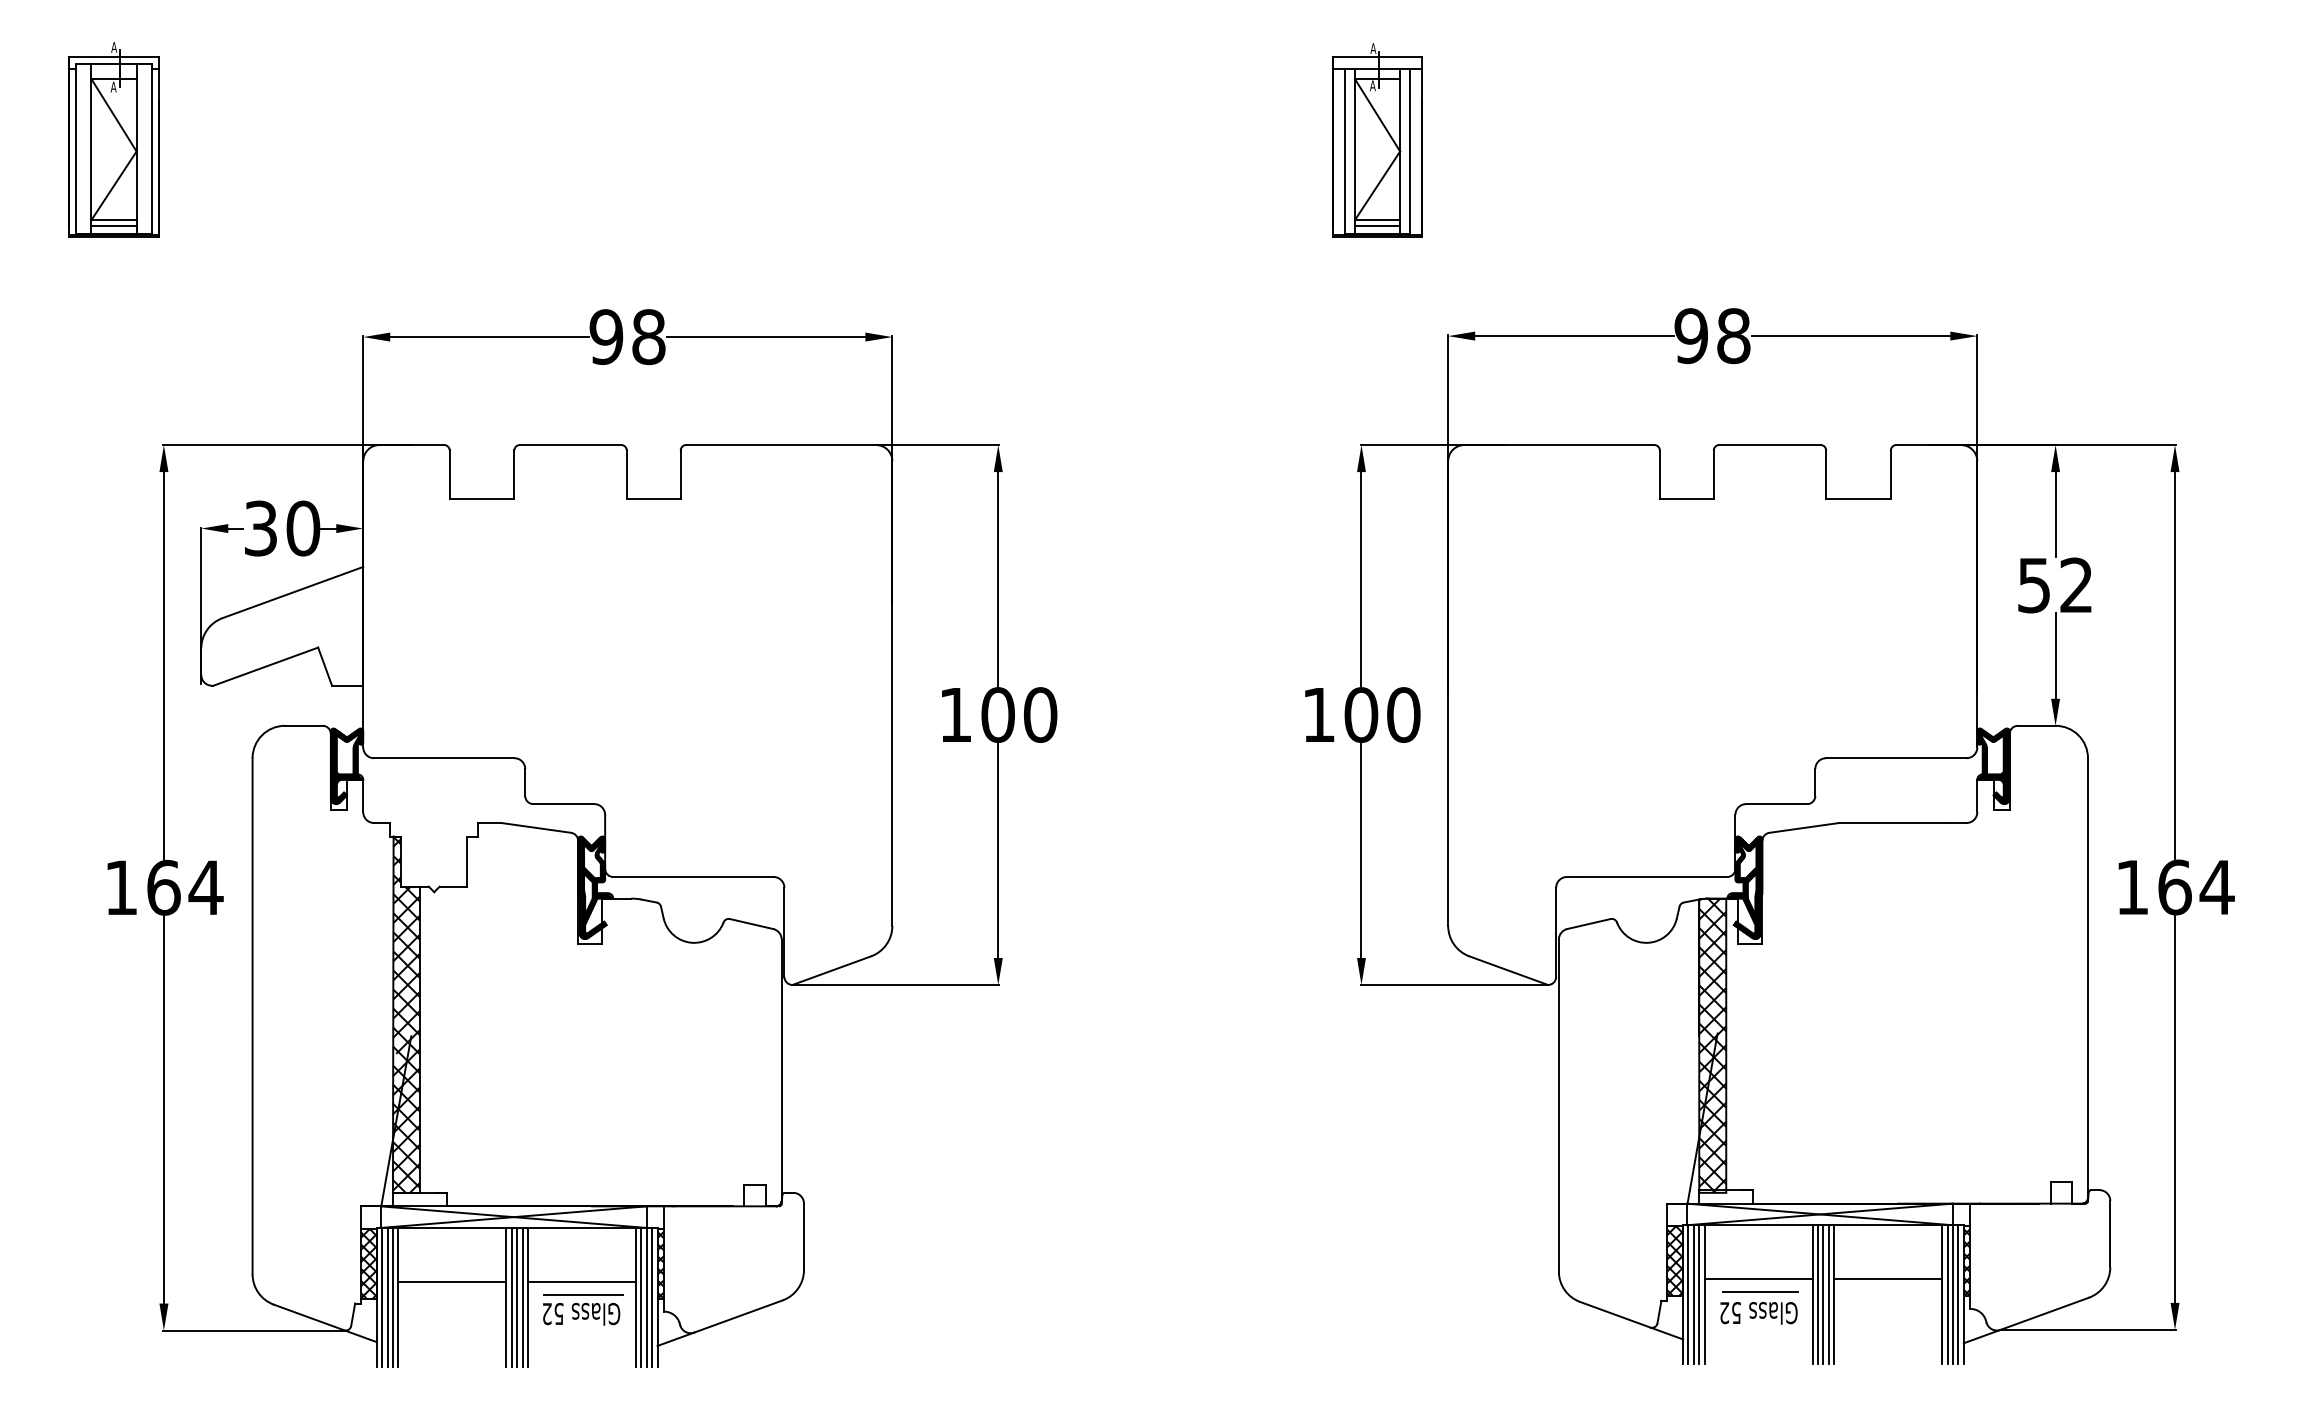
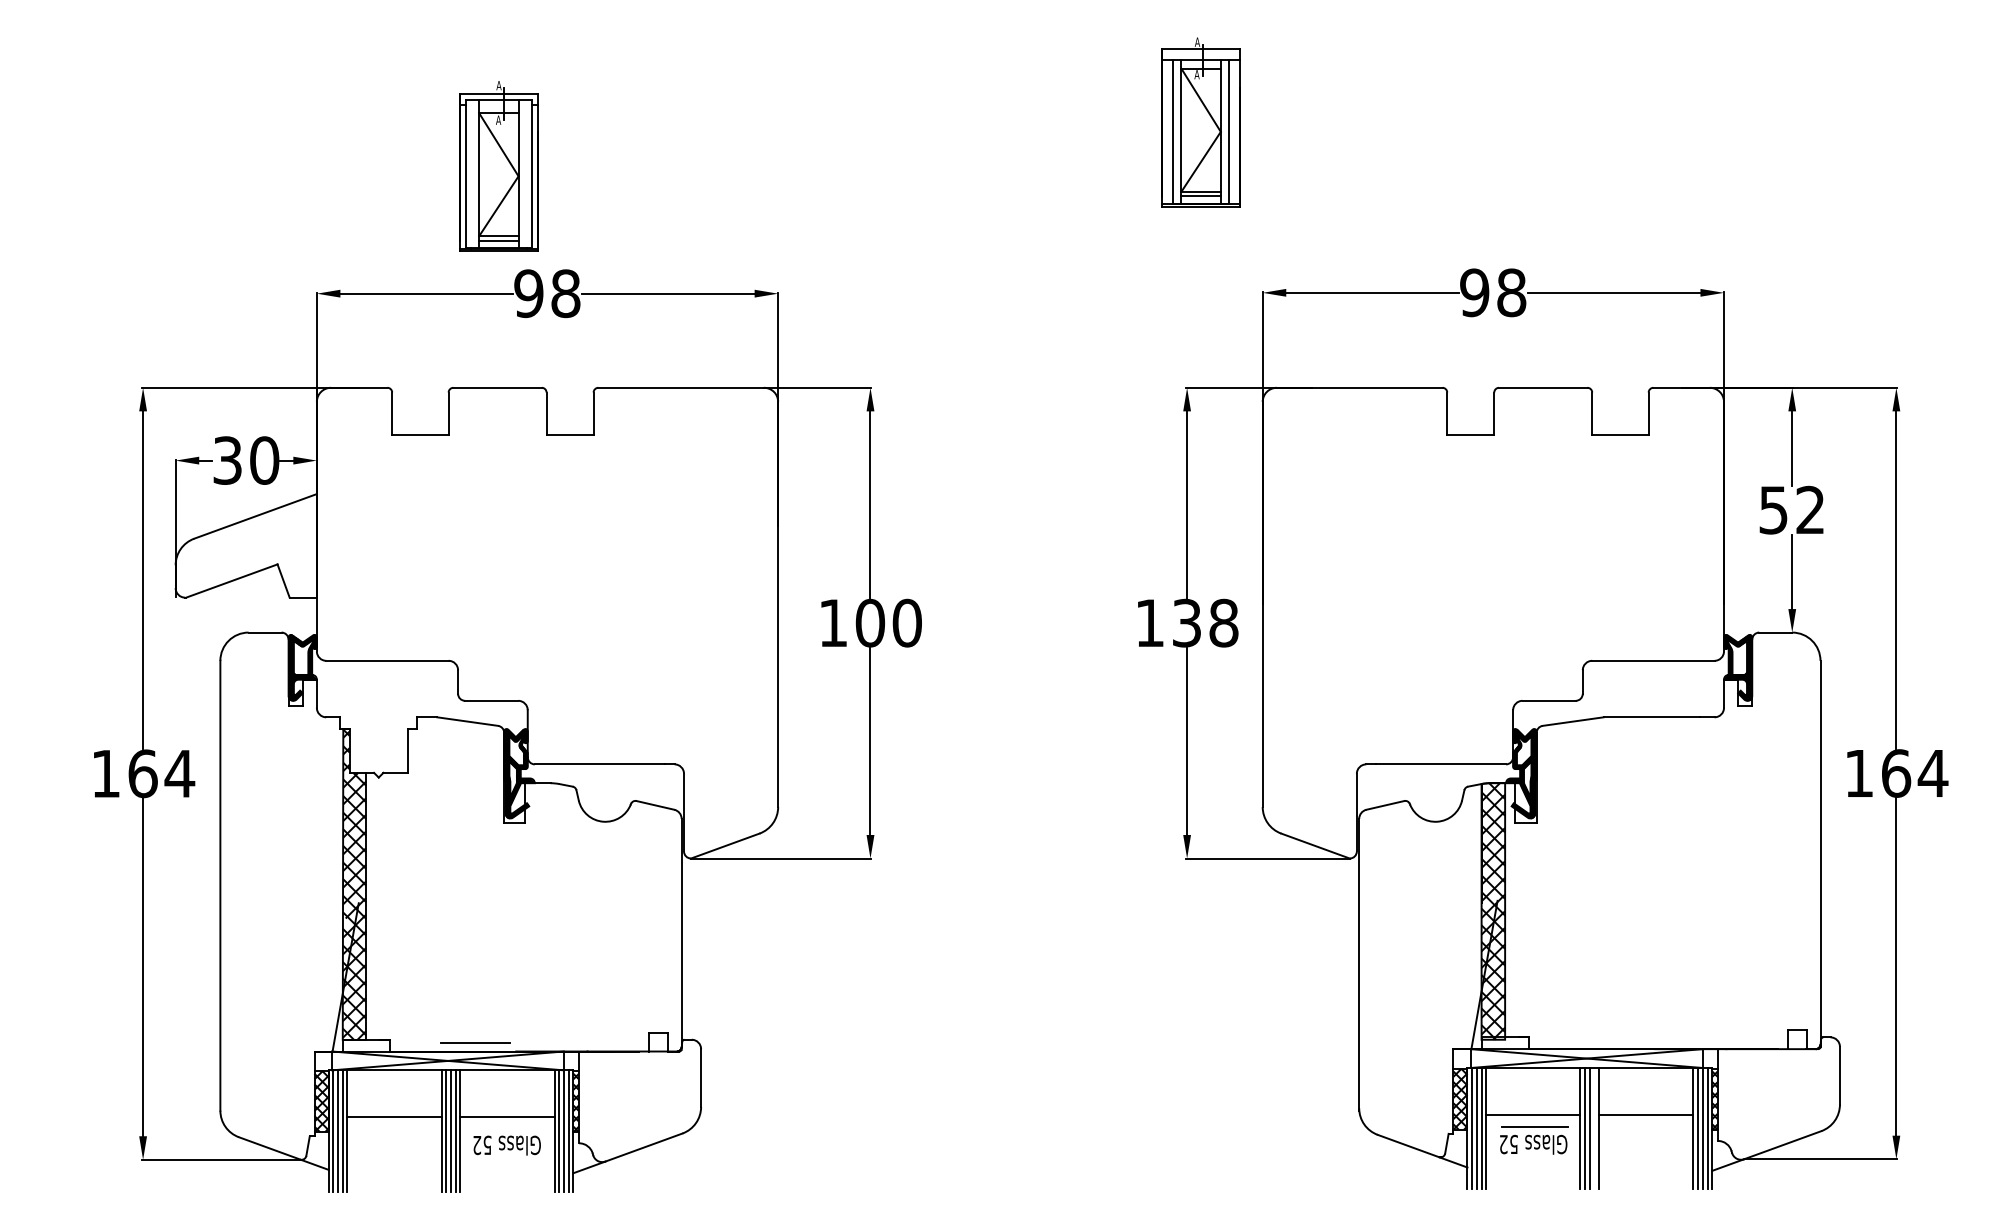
part: (113, 139) -> (498, 165), moved
text: (1382, 714) -> (1205, 622), 100 -> 138
line: (583, 1294) -> (475, 1042), moved
line: (1828, 1294) -> (1594, 1128), removed

